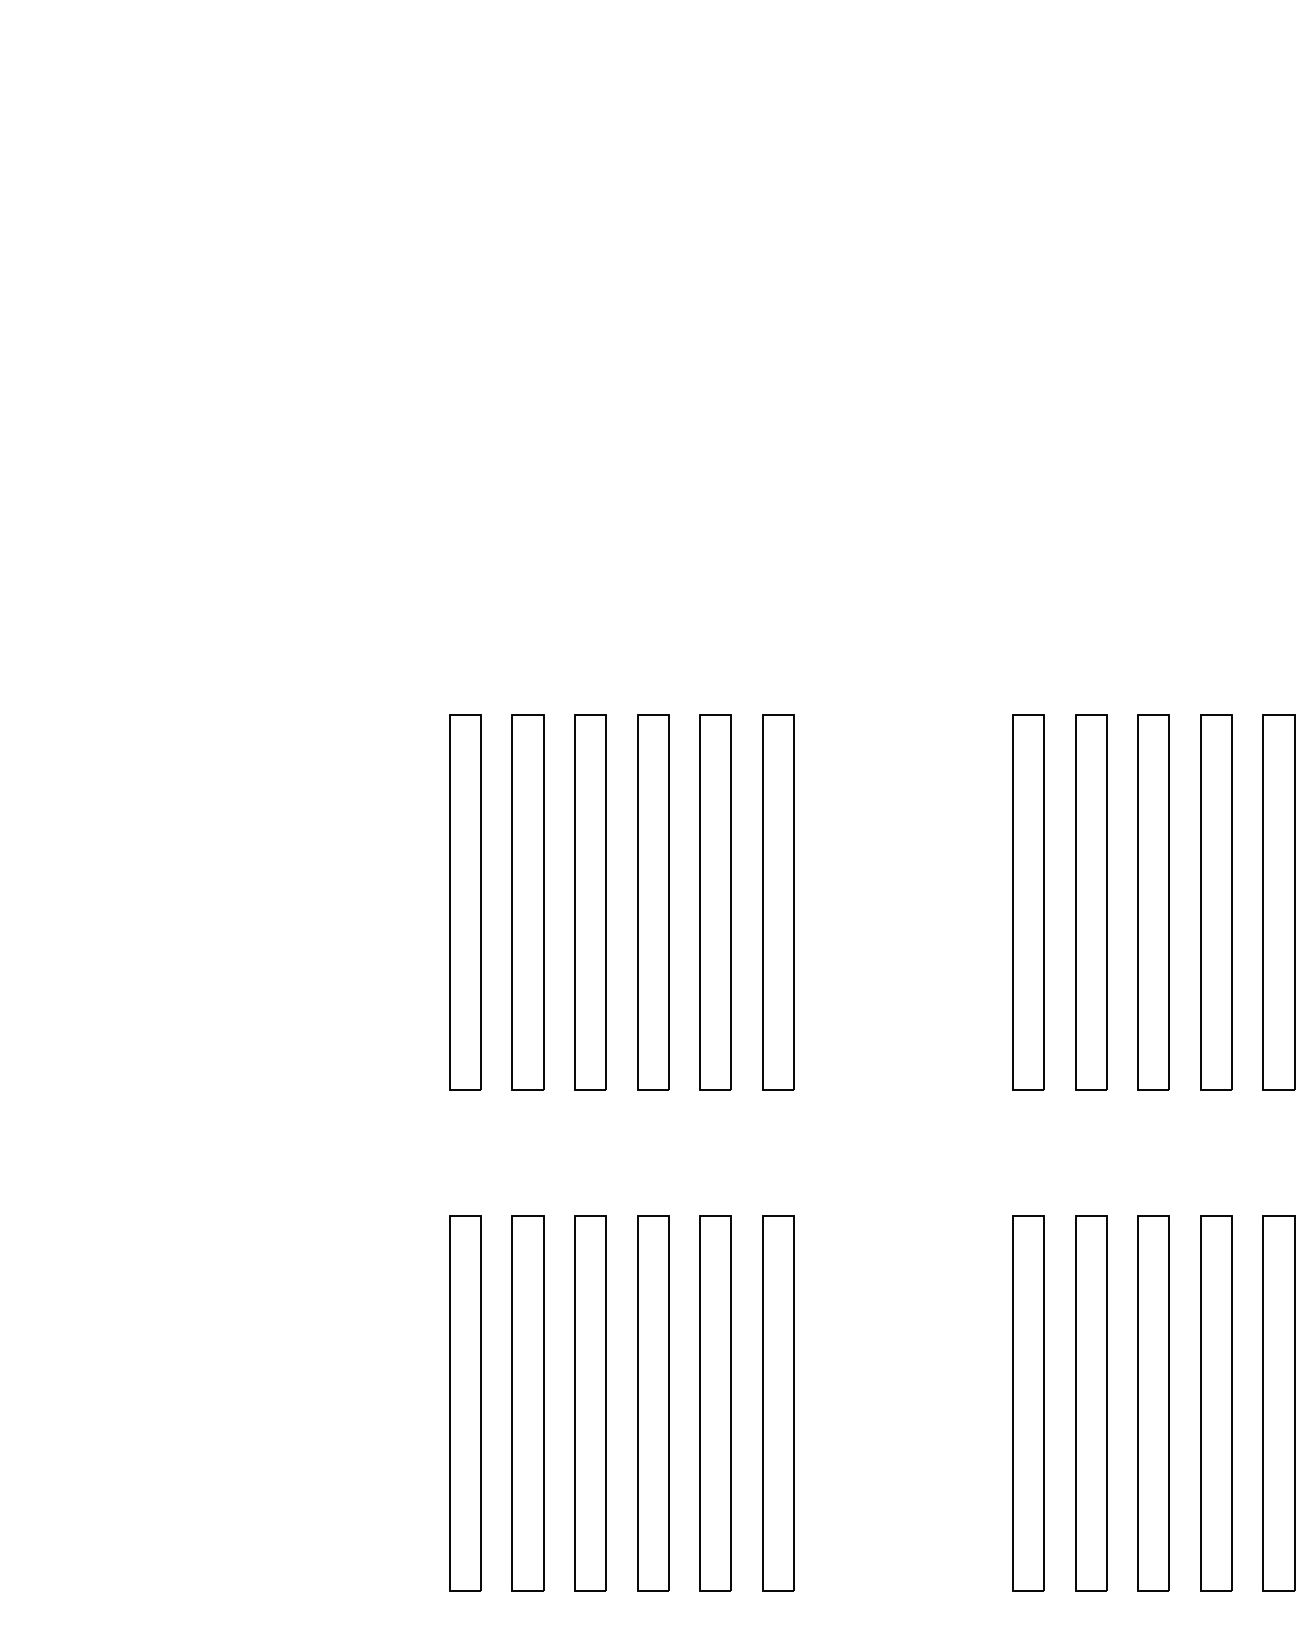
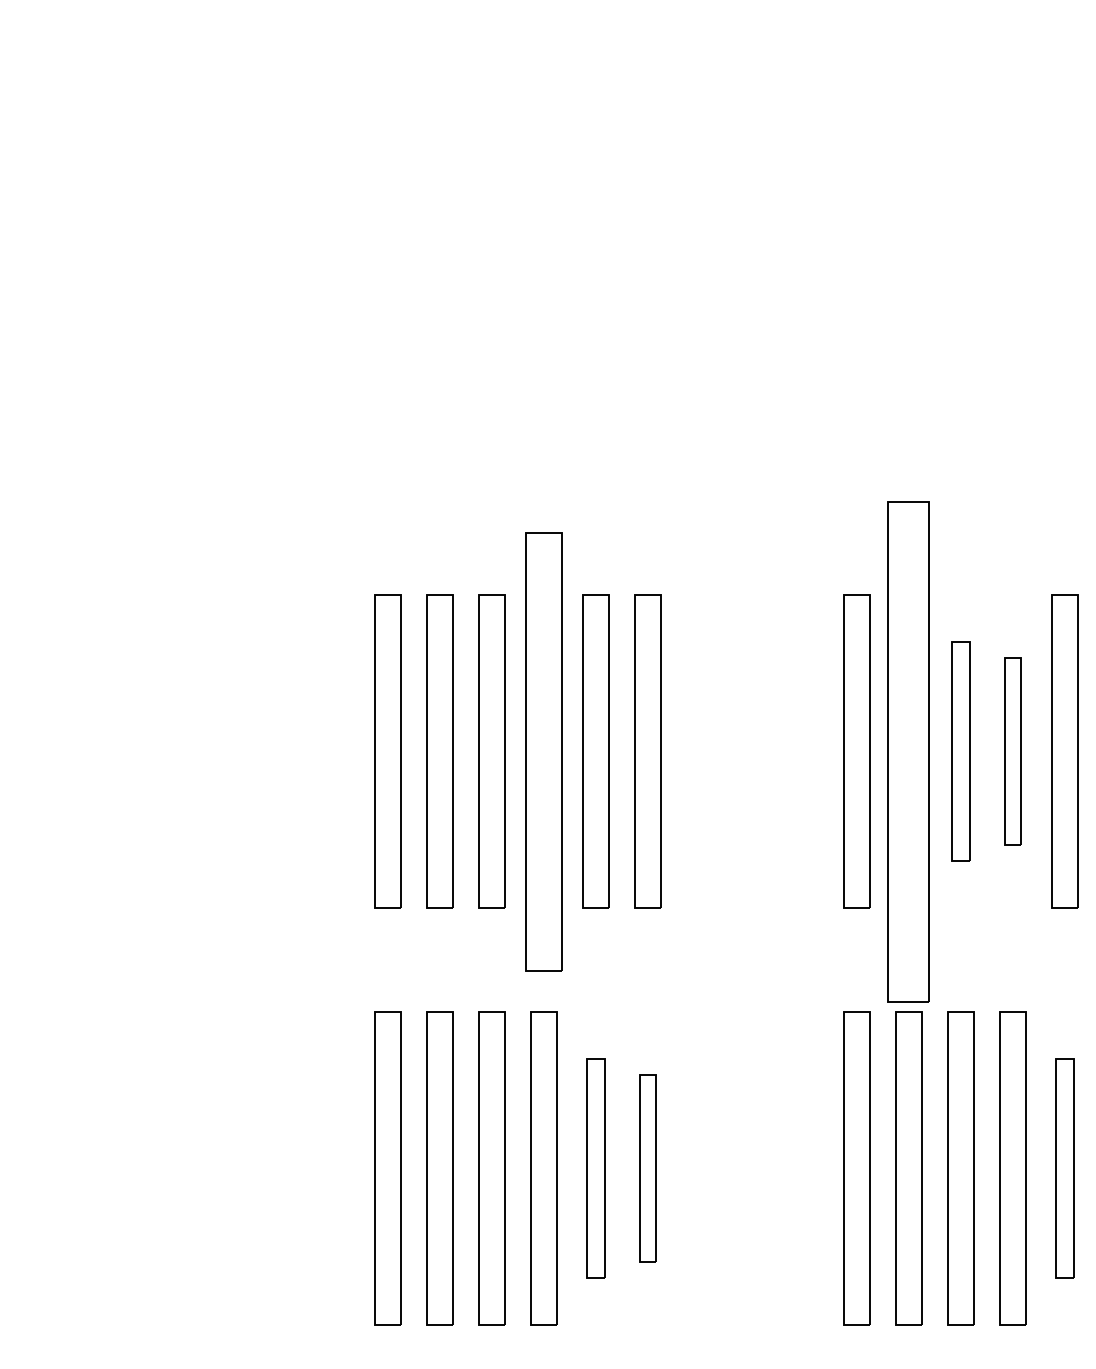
part: (652, 902) -> (543, 751), size x1.4
part: (1090, 902) -> (908, 751), size x1.6
part: (1153, 902) -> (960, 751), size x0.7
part: (1215, 902) -> (1012, 751), size x0.6
part: (715, 1403) -> (595, 1168), size x0.7
part: (777, 1403) -> (647, 1168), size x0.6
part: (1278, 1403) -> (1064, 1168), size x0.7

